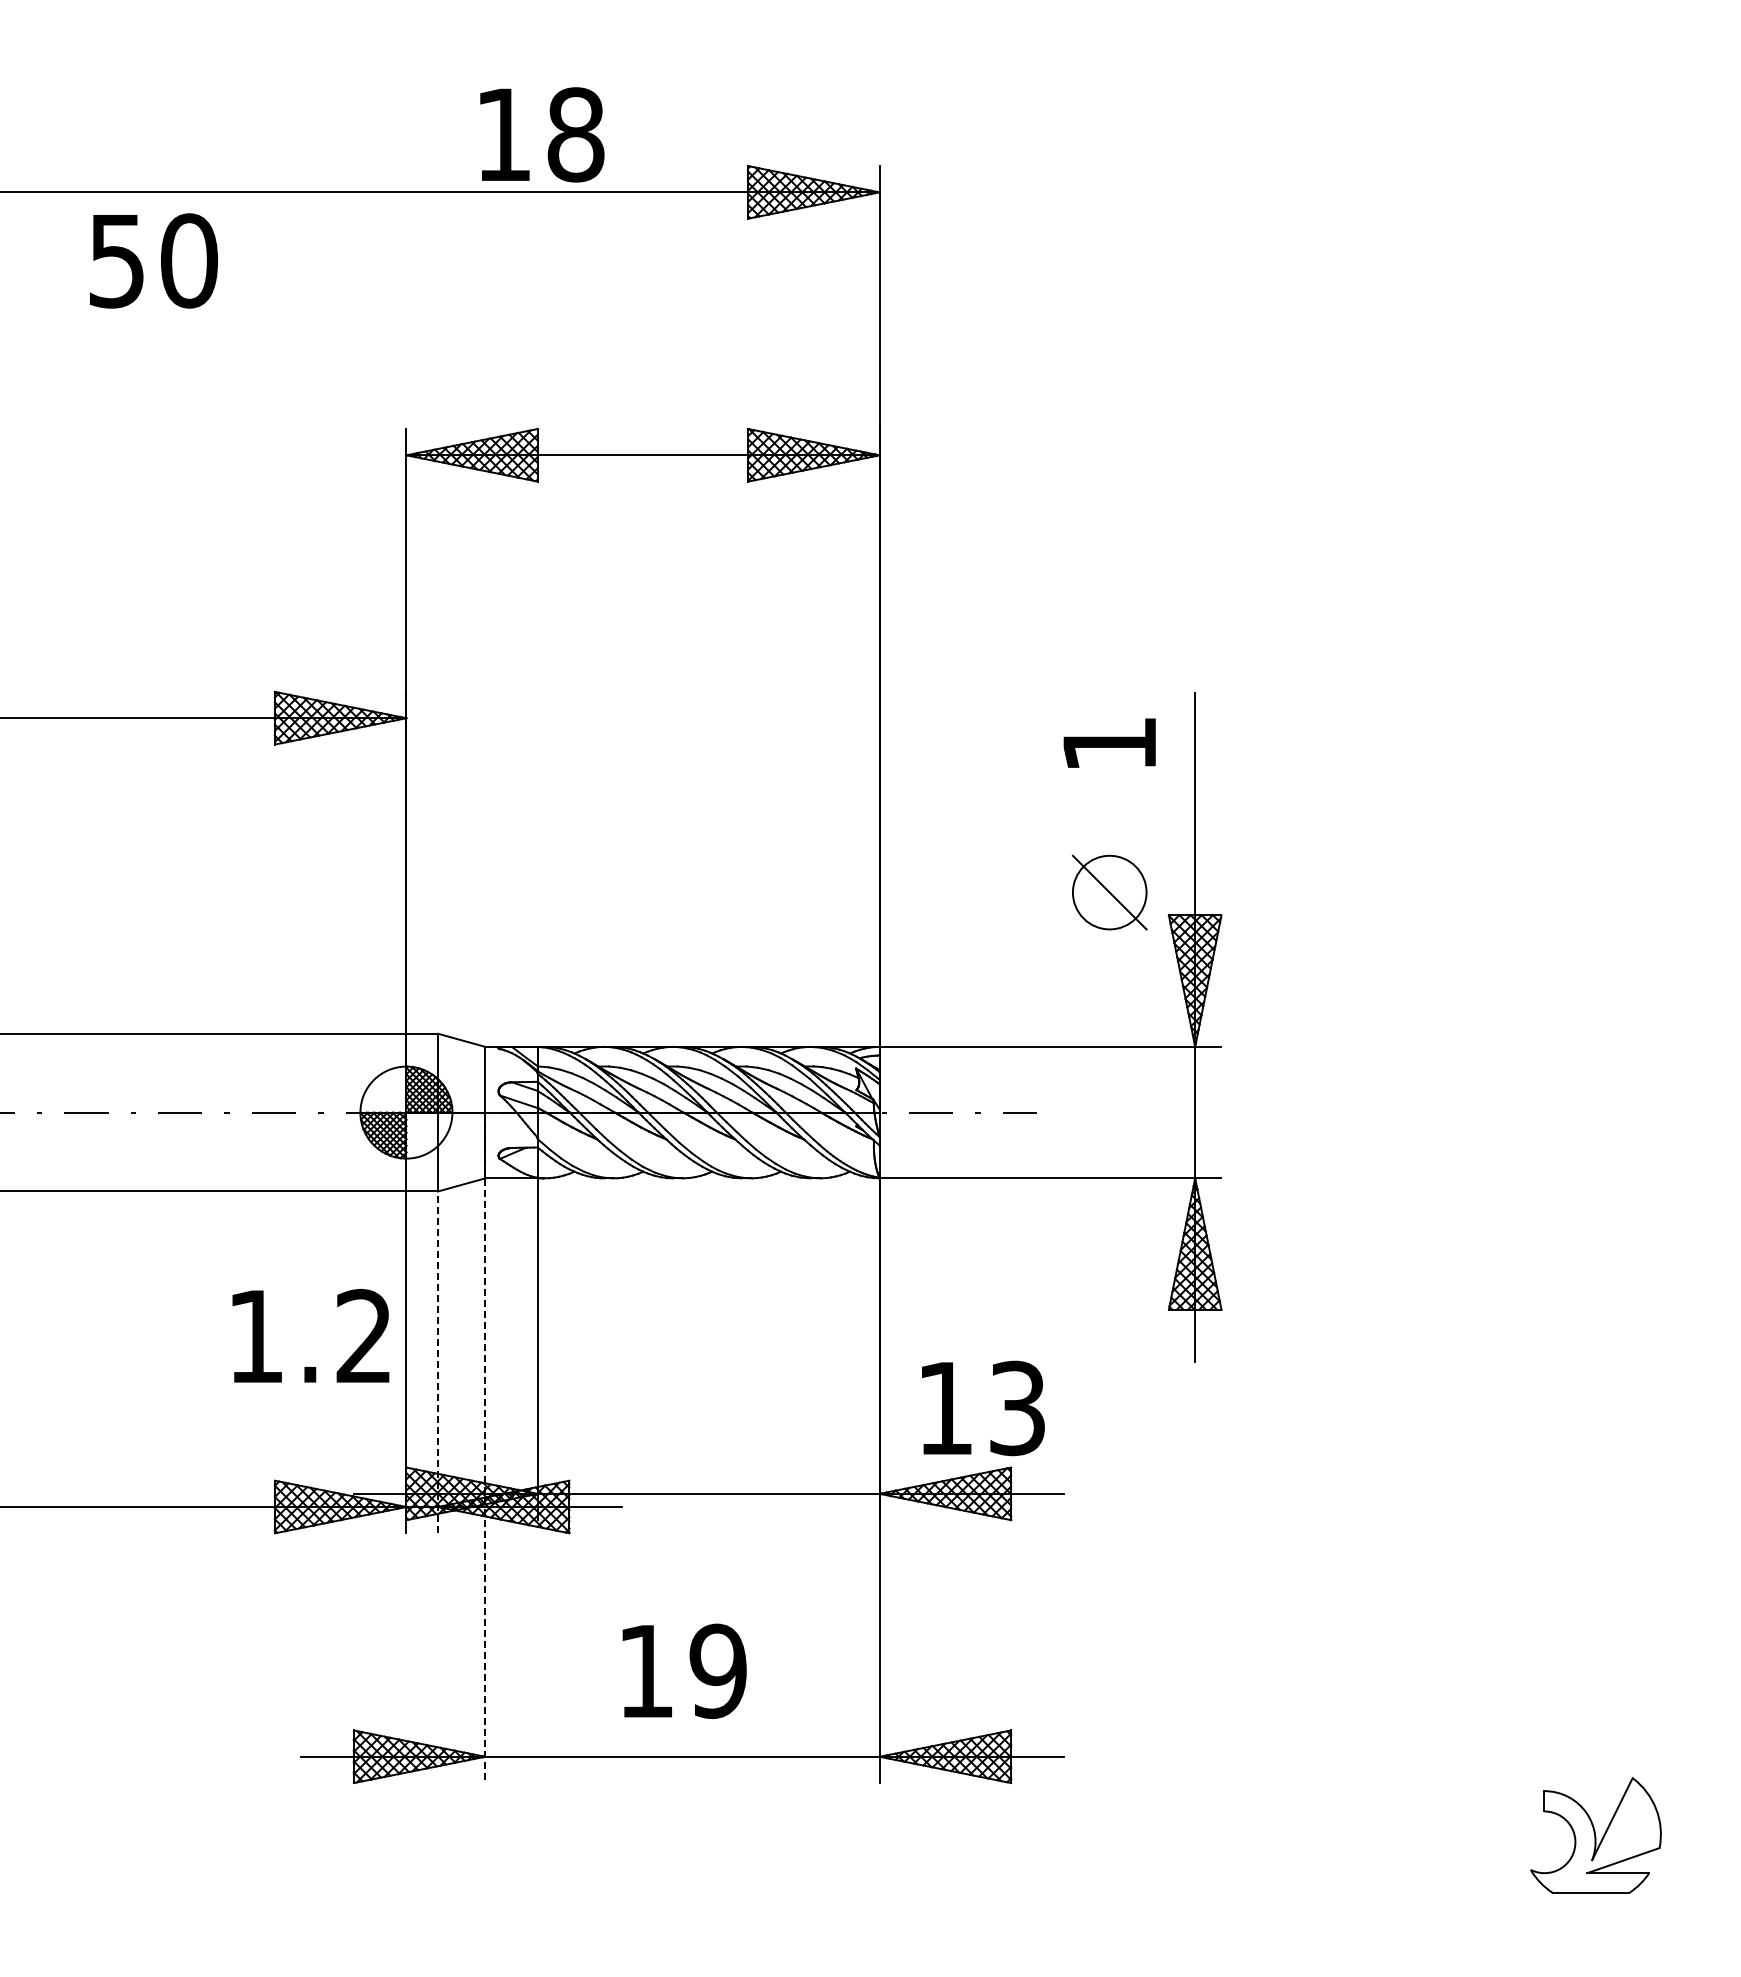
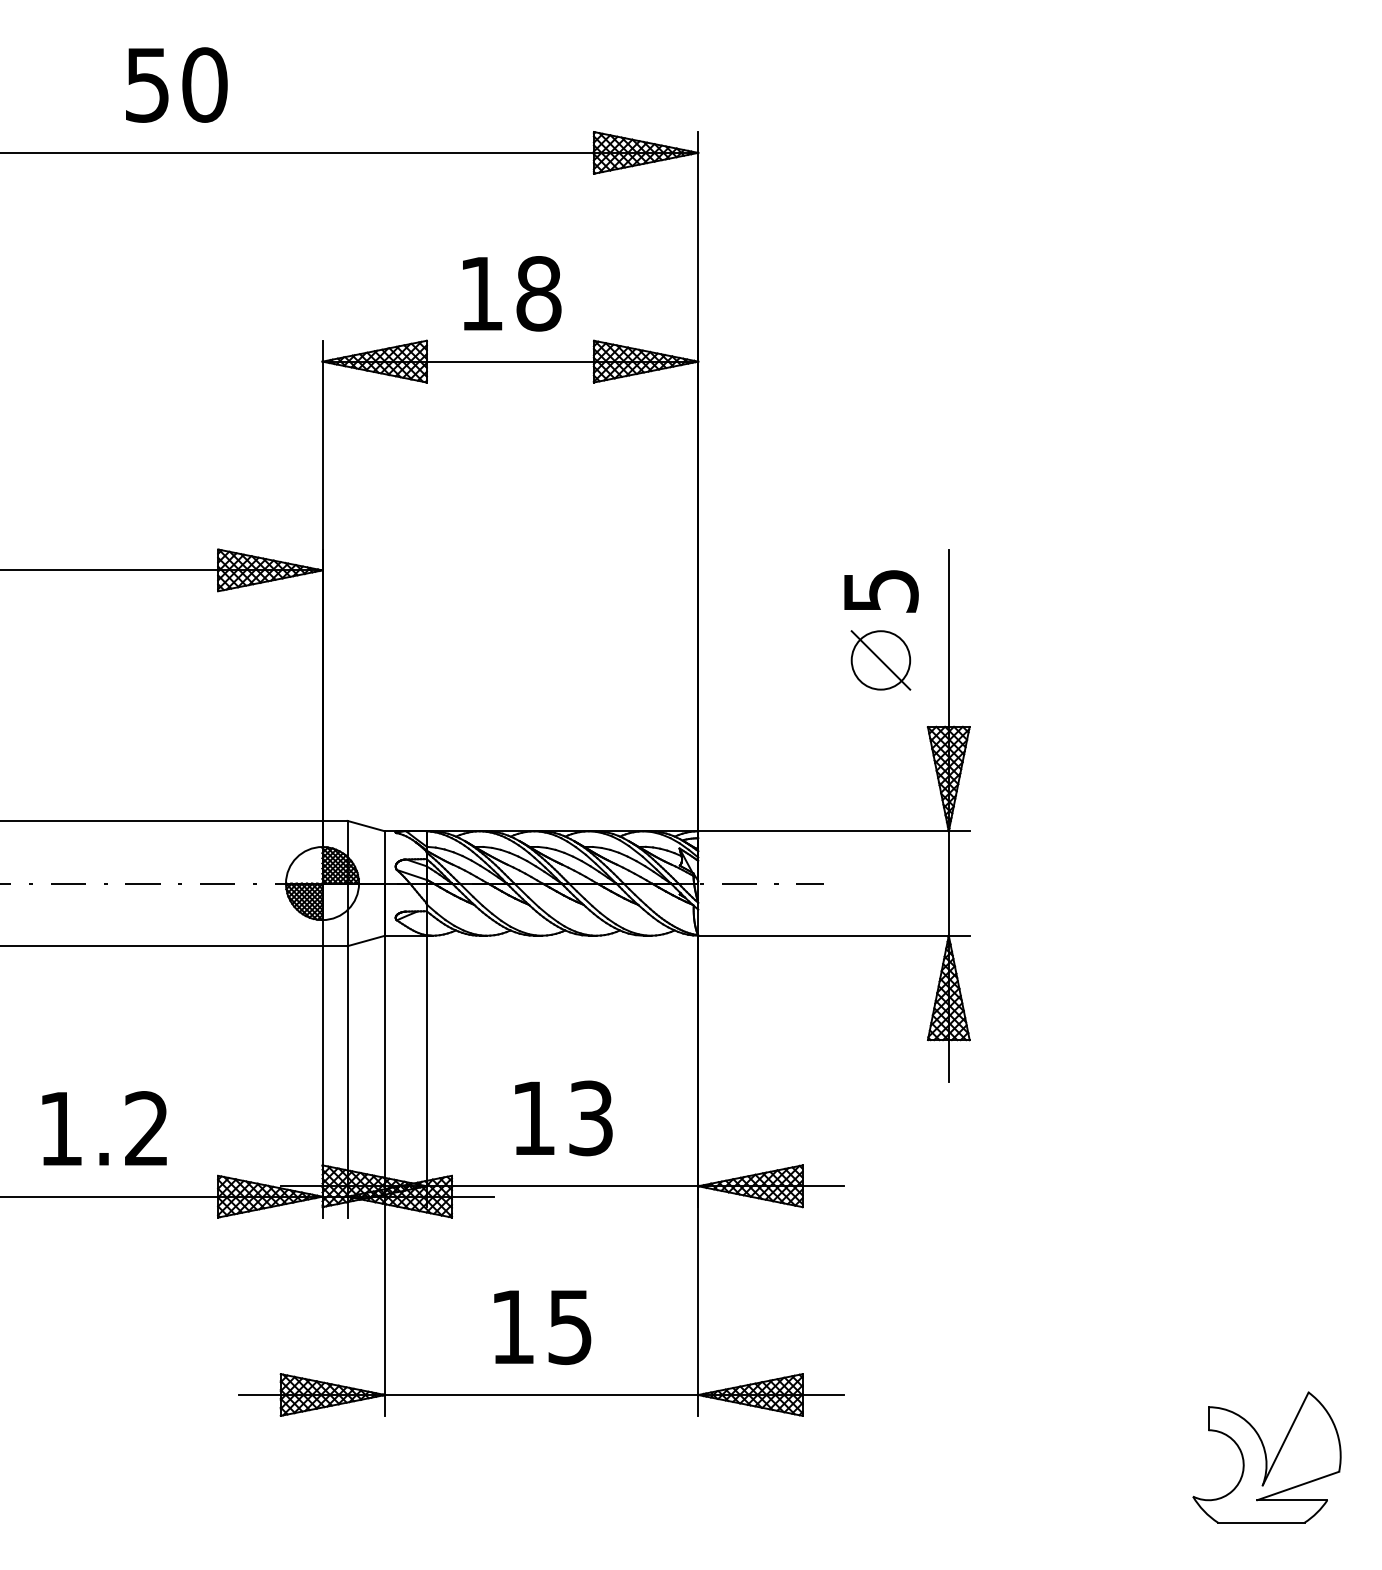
text: (542, 134) -> (512, 293), moved
text: (153, 260) -> (176, 84), moved
text: (1110, 744) -> (881, 591), 1 -> 5
part: (1109, 892) -> (880, 660), moved
text: (310, 1335) -> (104, 1128), moved
line: (437, 1362) -> (347, 1081), dashed -> solid
text: (983, 1408) -> (563, 1118), moved
line: (485, 1448) -> (385, 1150), dashed -> solid
text: (717, 1670) -> (569, 1326), 19 -> 15
part: (1595, 1835) -> (1266, 1457), size x1.43

